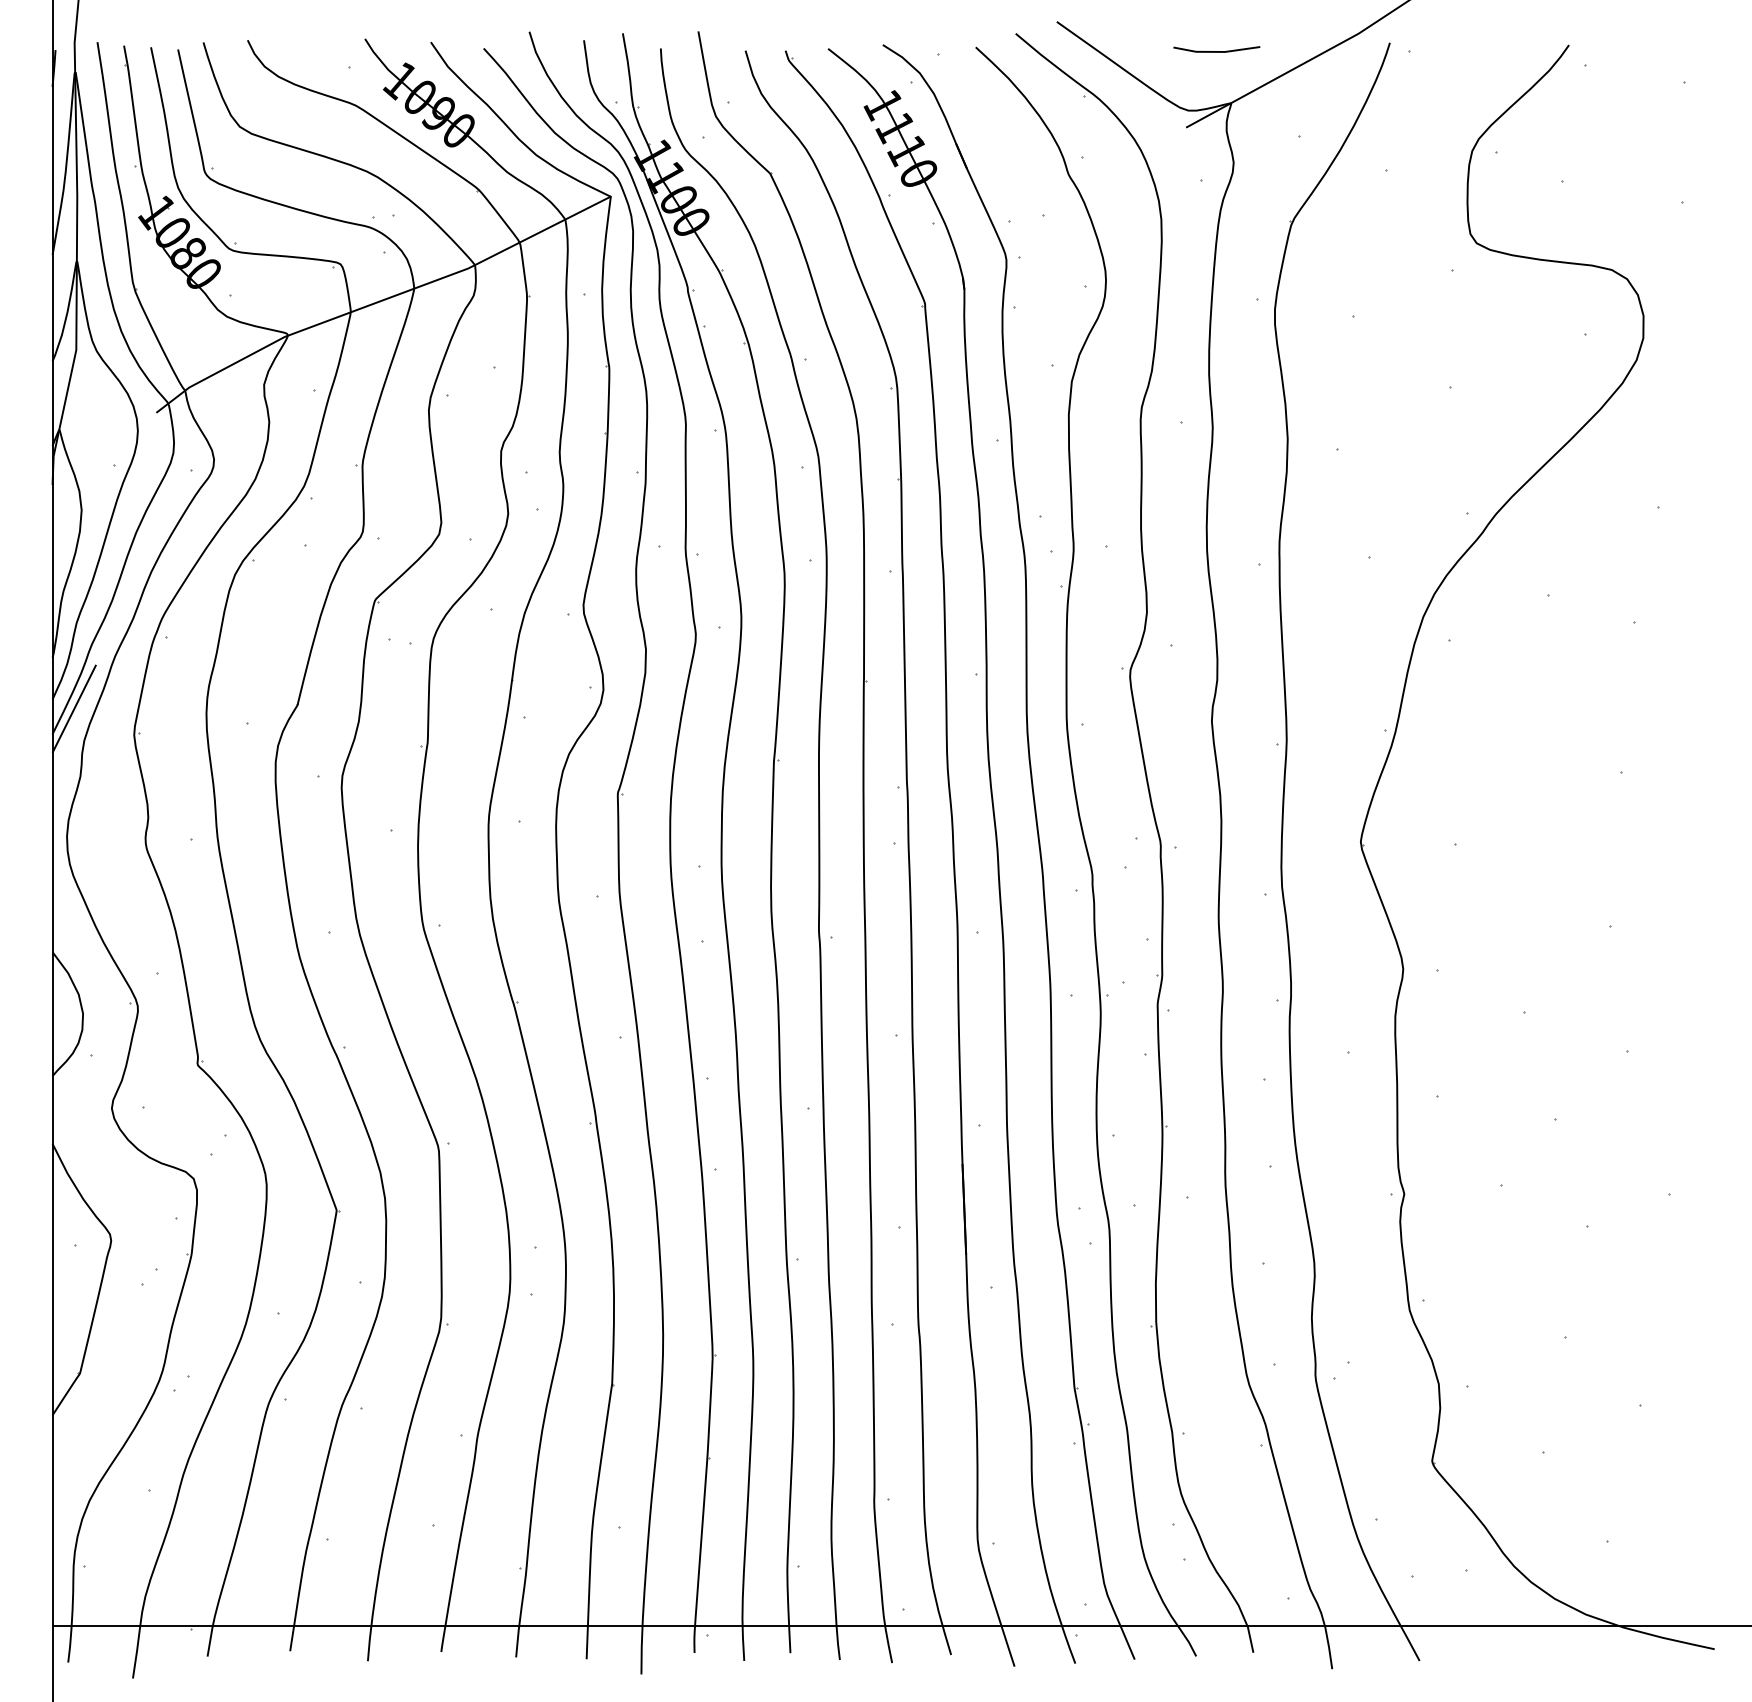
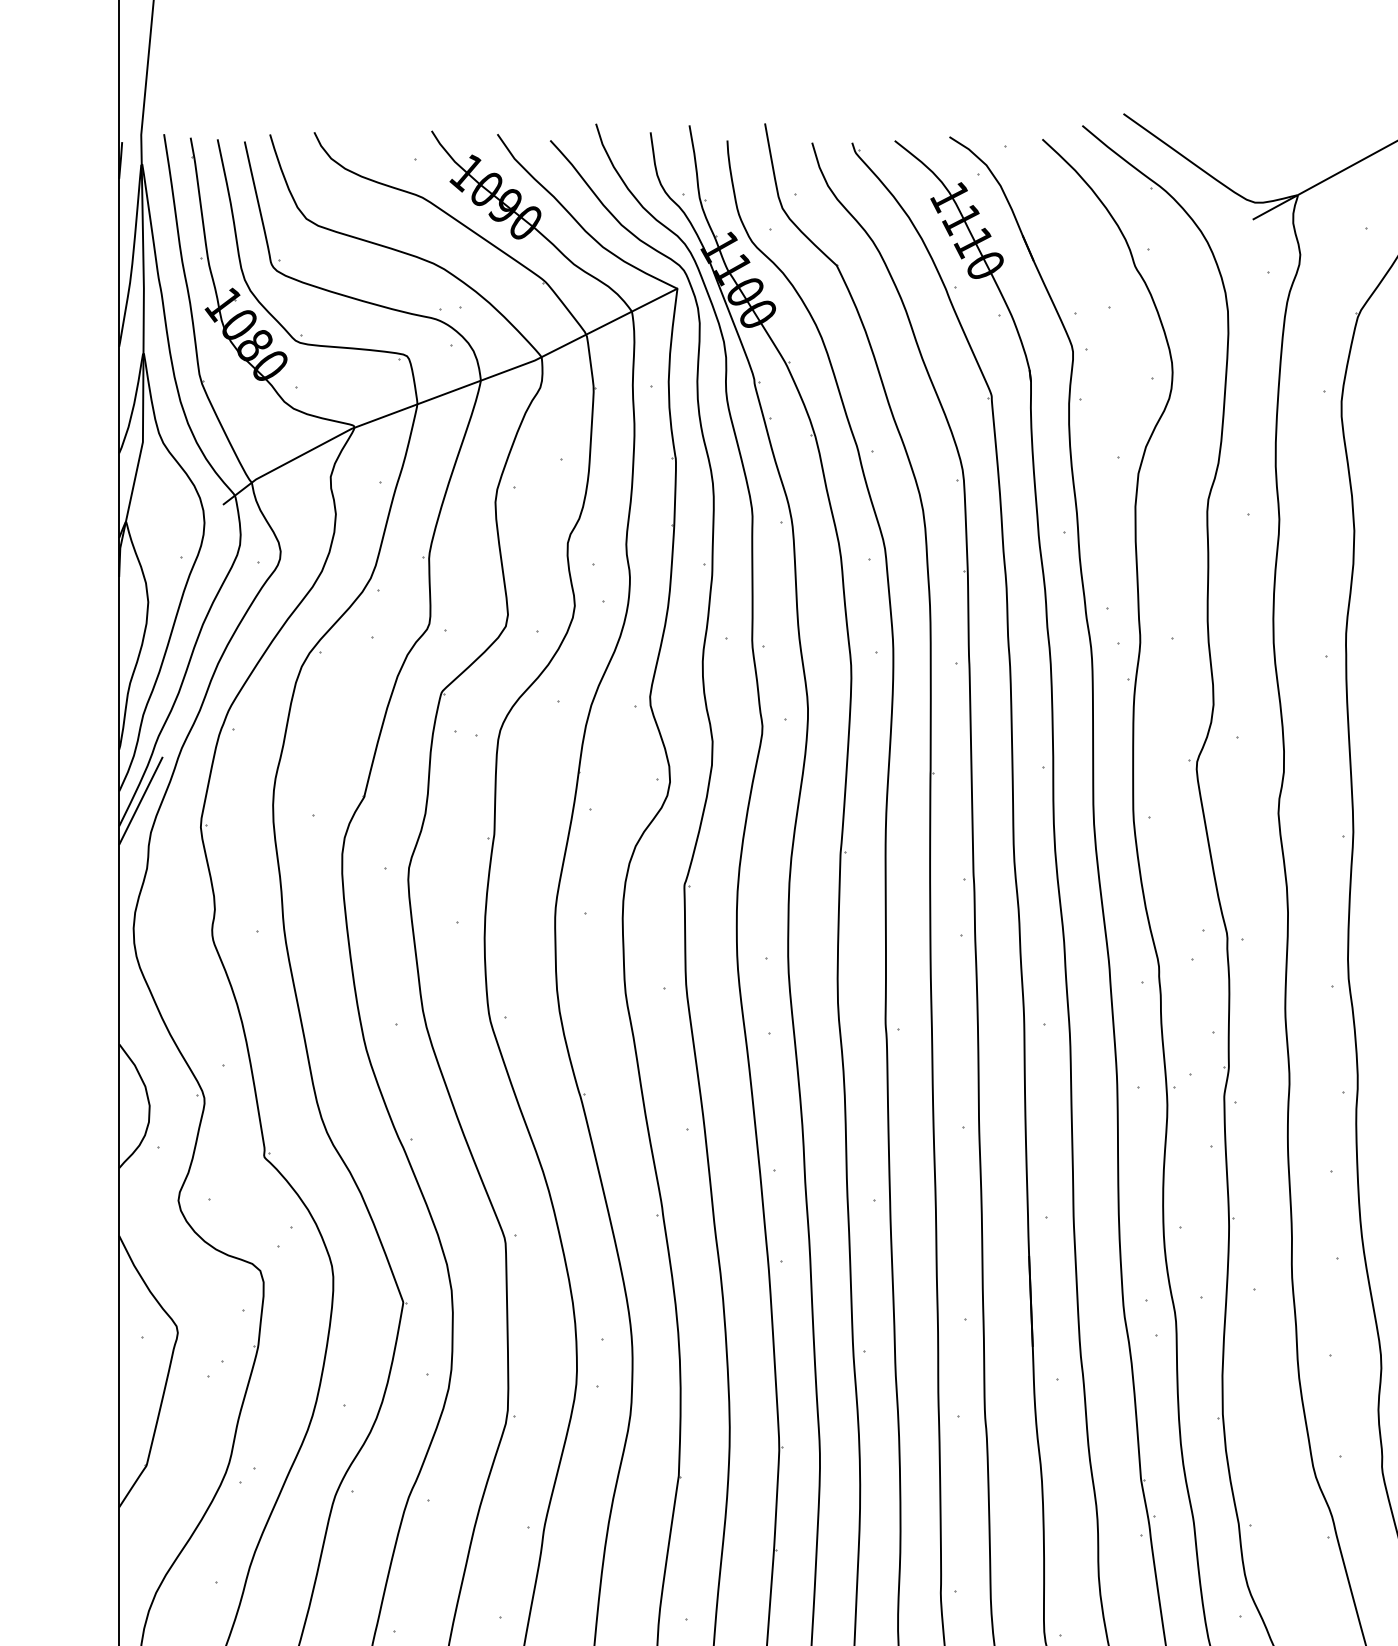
line: (1216, 51) -> (1283, 143), removed

